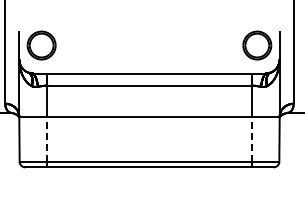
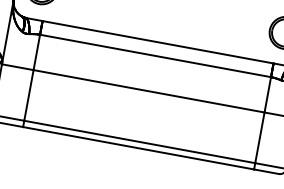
line: (47, 138) -> (29, 94), dashed -> solid
line: (251, 138) -> (259, 136), dashed -> solid

